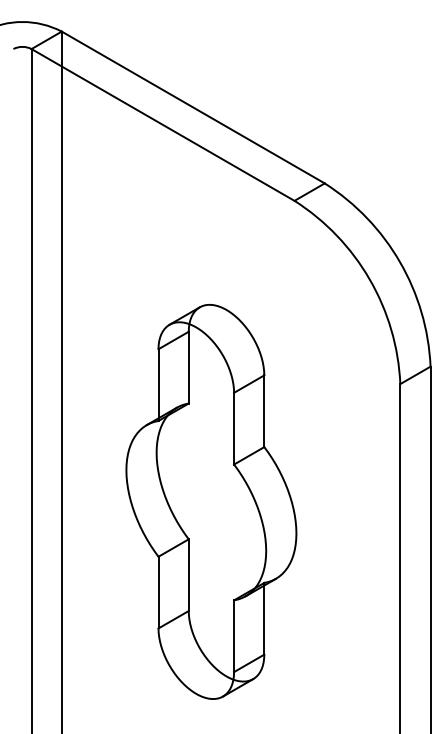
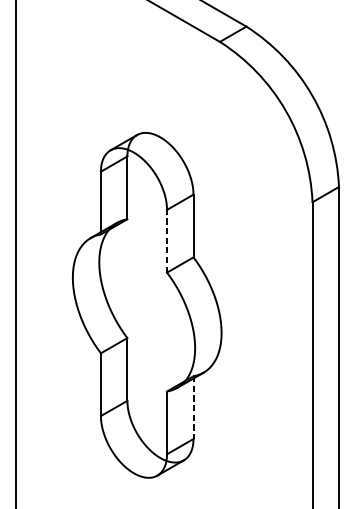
line: (234, 428) -> (167, 241), solid -> dashed
line: (264, 618) -> (193, 407), solid -> dashed

